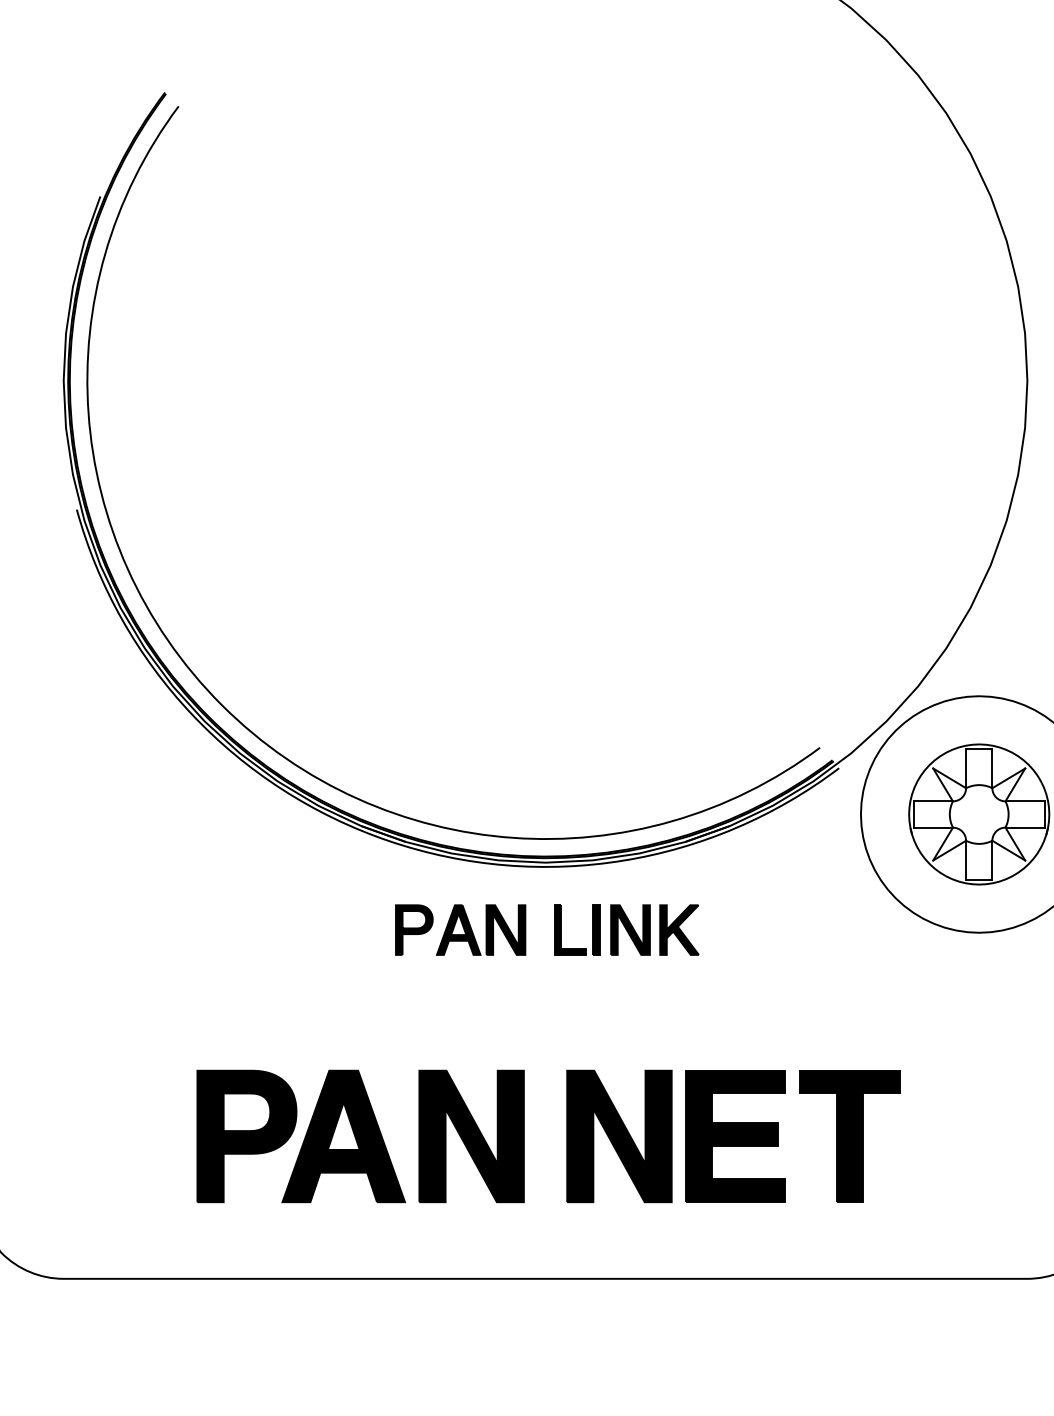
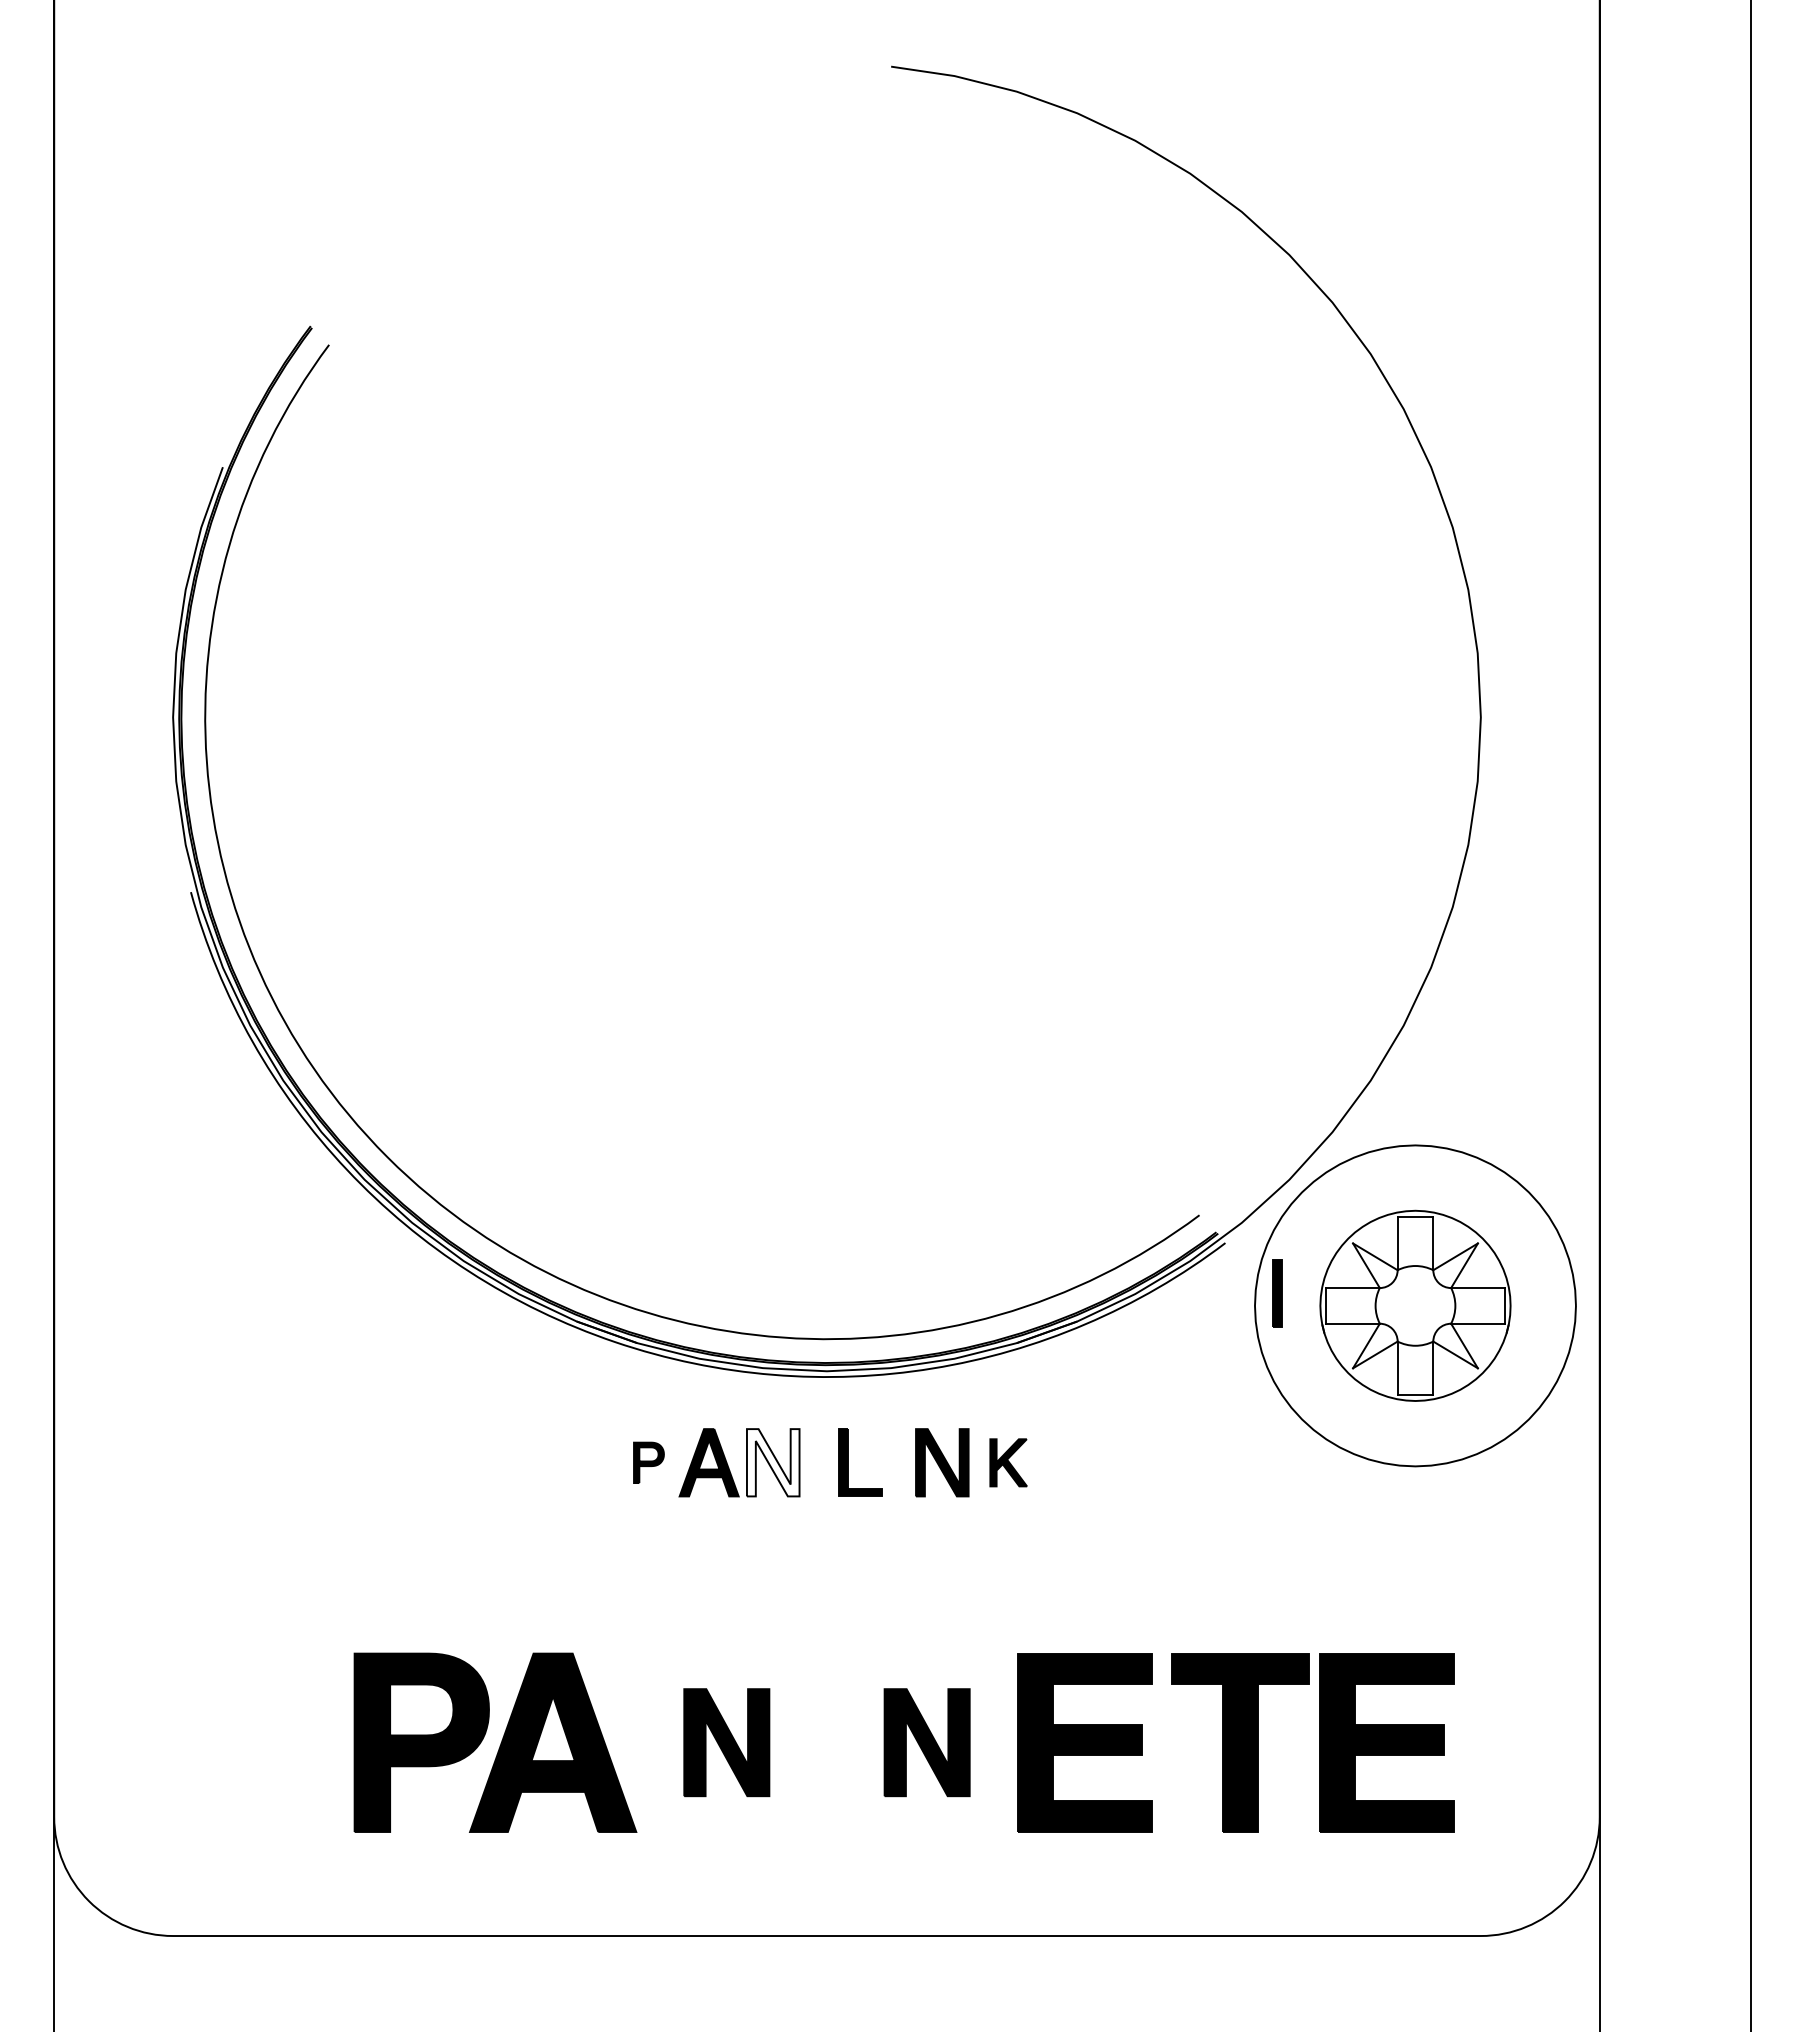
part: (414, 929) -> (648, 1462), size x0.6
fill: (505, 929) -> (772, 1462), removed
part: (596, 929) -> (1277, 1293), moved
part: (679, 929) -> (1008, 1462), size x0.7
part: (471, 1136) -> (726, 1742), size x0.6
part: (618, 1136) -> (926, 1742), size x0.6
part: (957, 1136) -> (1386, 1742), added

